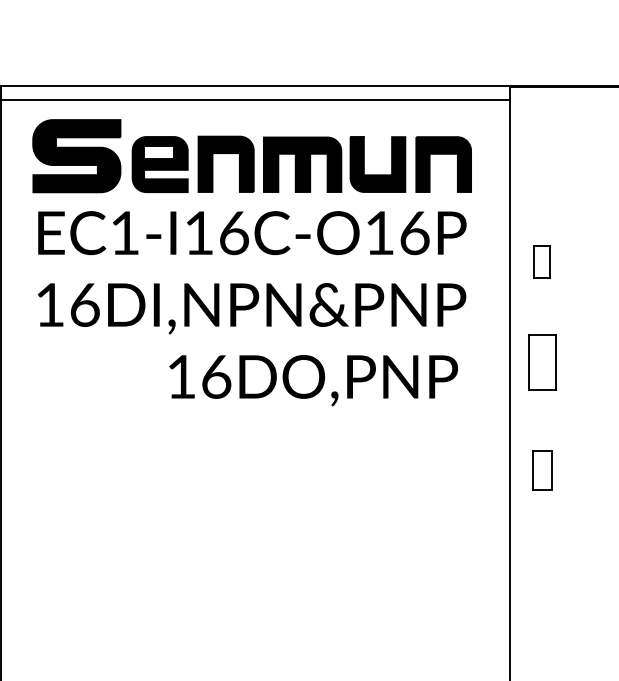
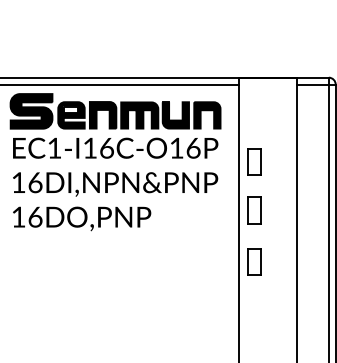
part: (541, 260) -> (254, 161), size x1.67
text: (314, 379) -> (82, 218), moved
part: (541, 469) -> (254, 261), size x1.43

